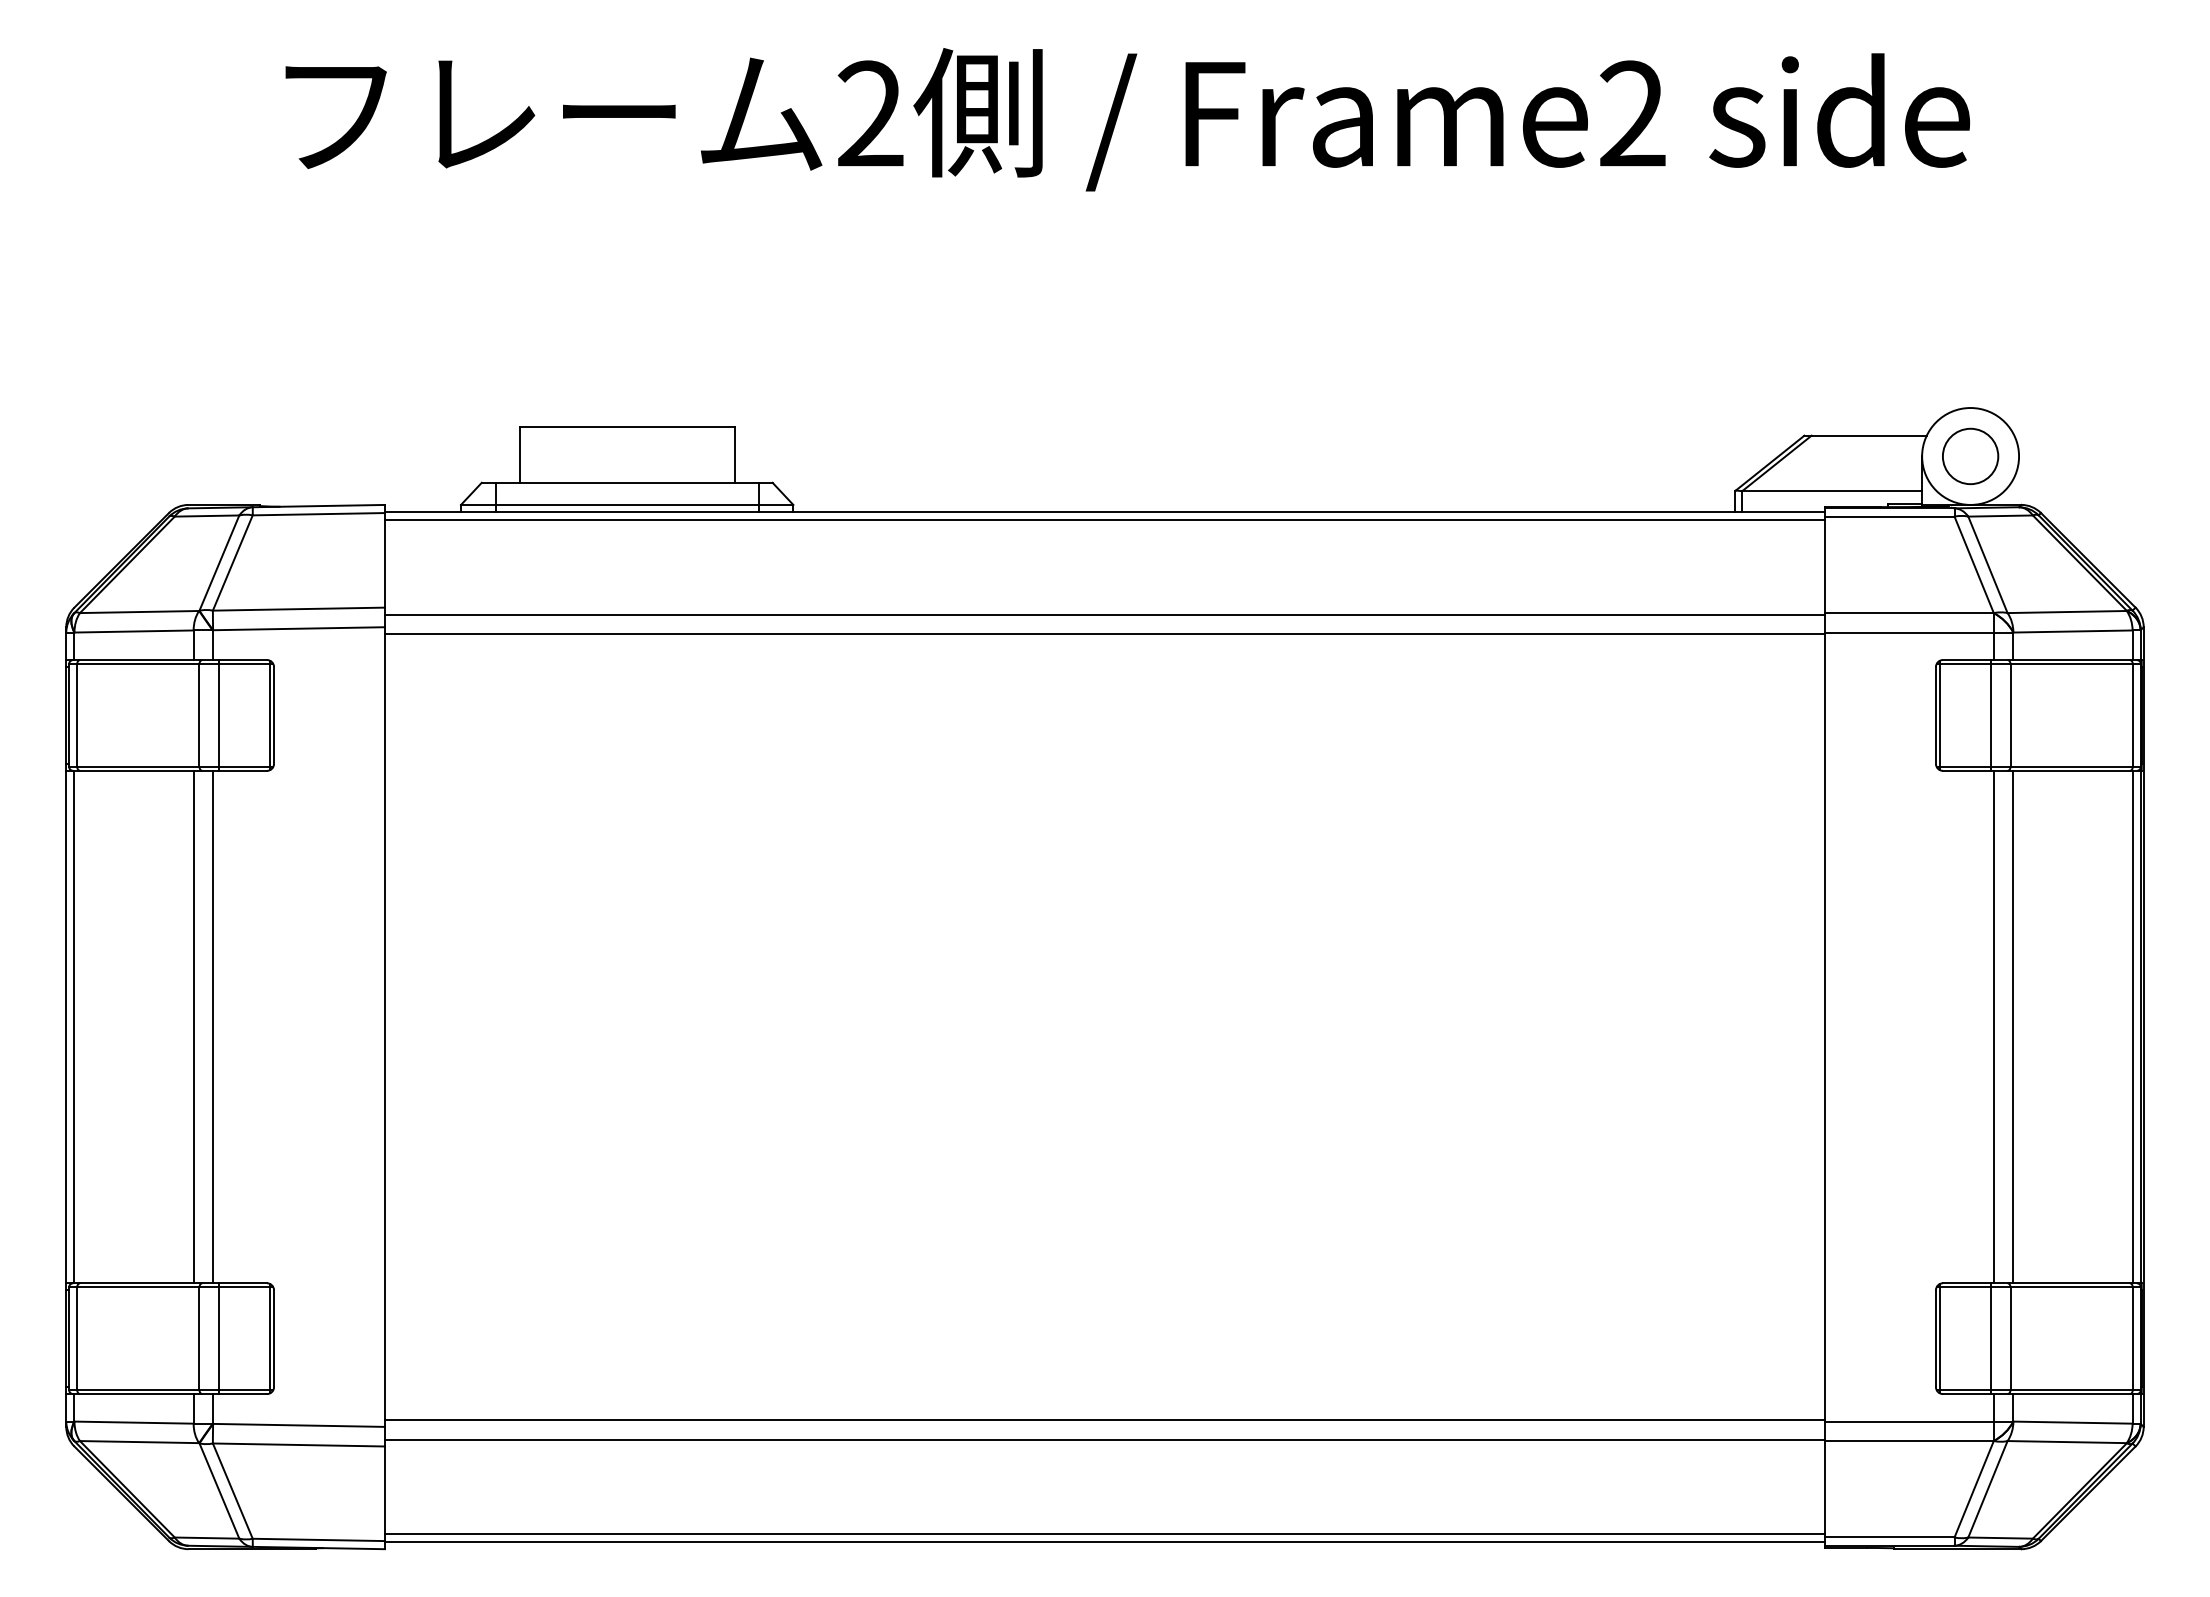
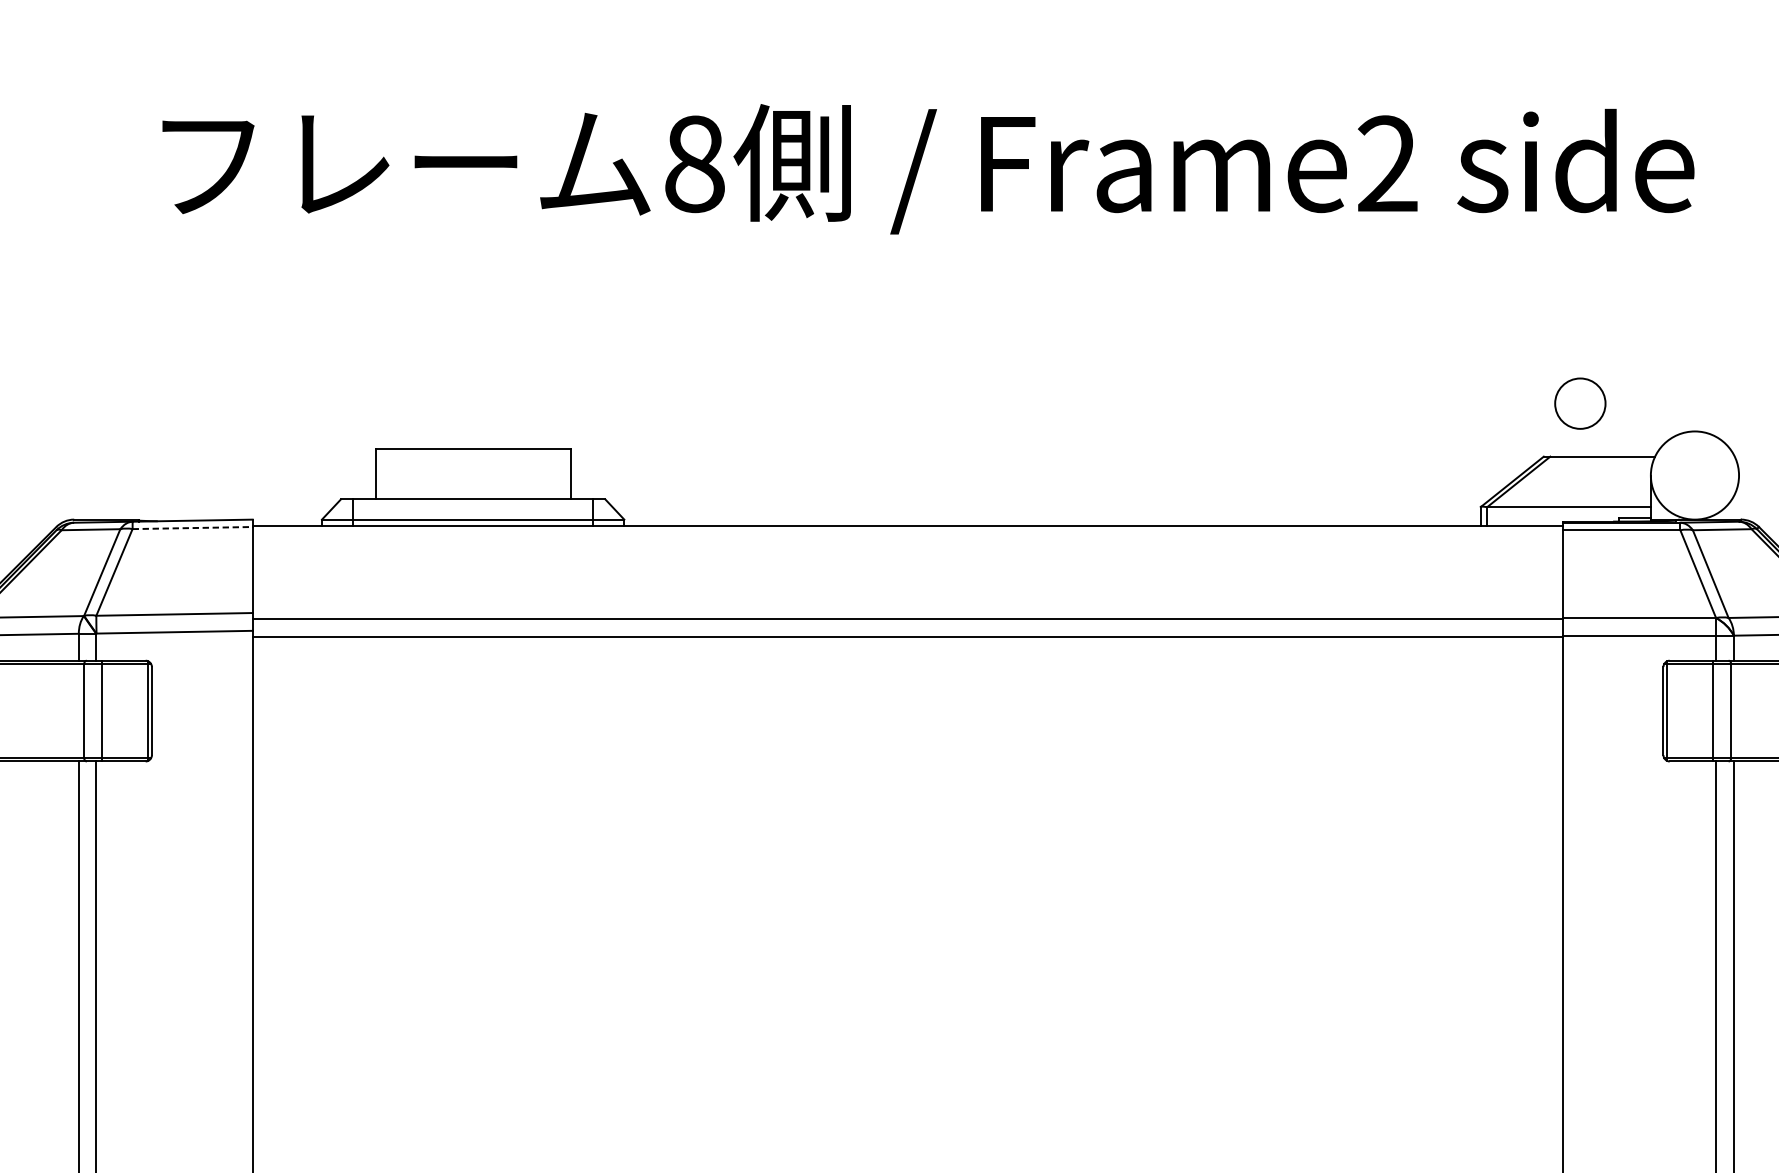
text: (870, 113) -> (694, 163), 2 -> 8
circle: (1970, 456) -> (1580, 403), moved
line: (319, 514) -> (193, 528), solid -> dashed
line: (1104, 519) -> (907, 532), removed

